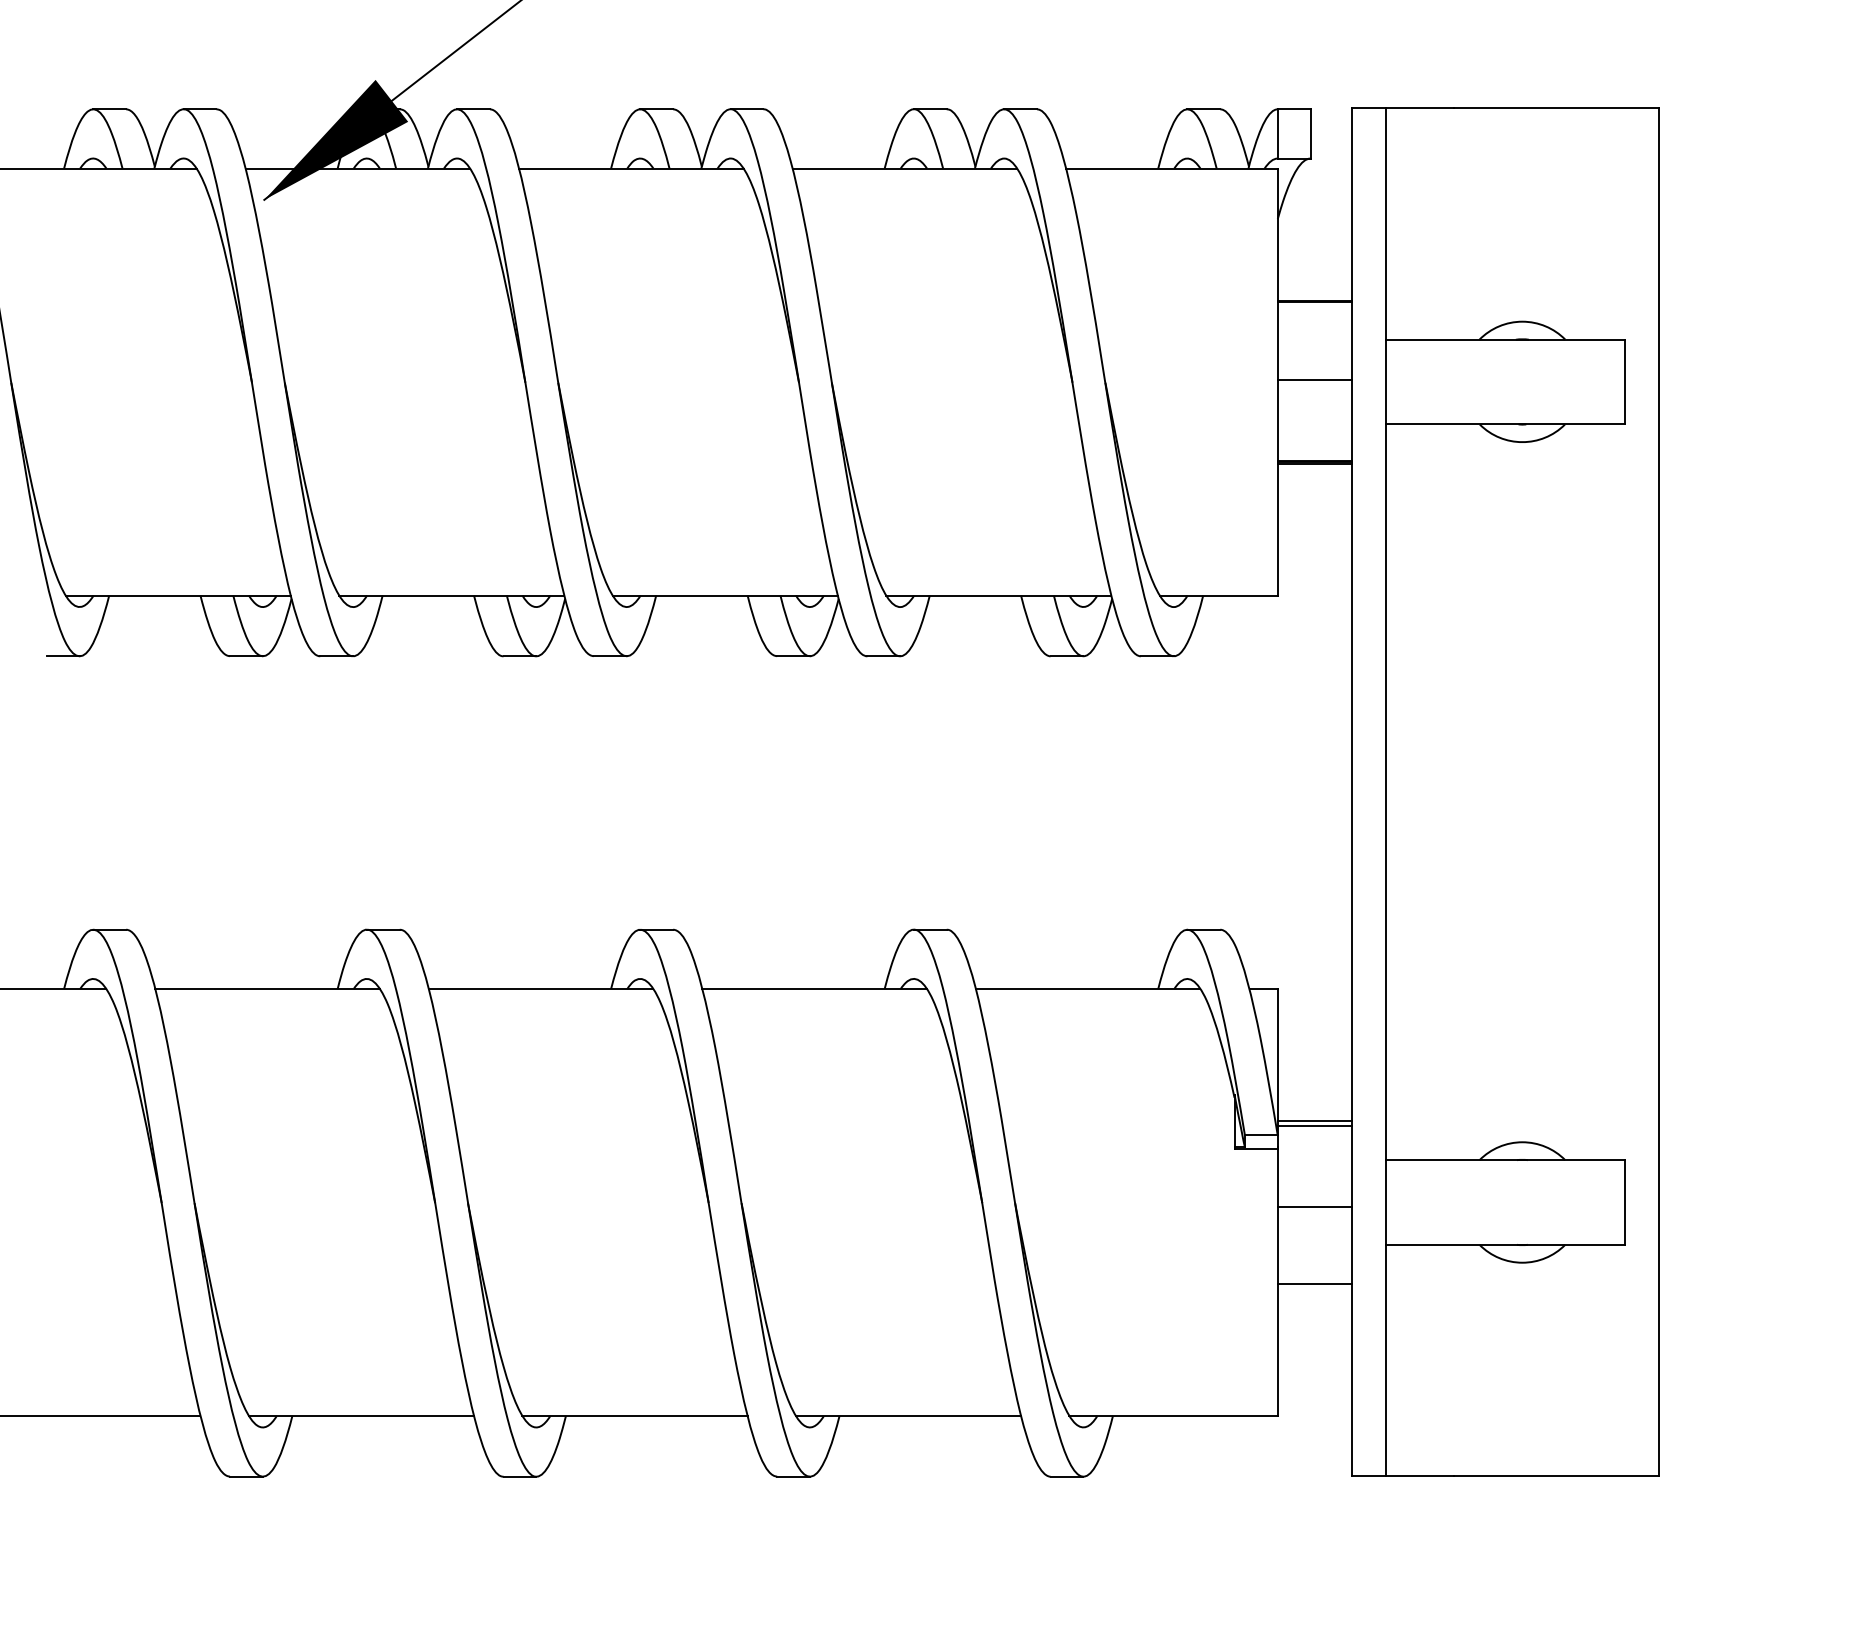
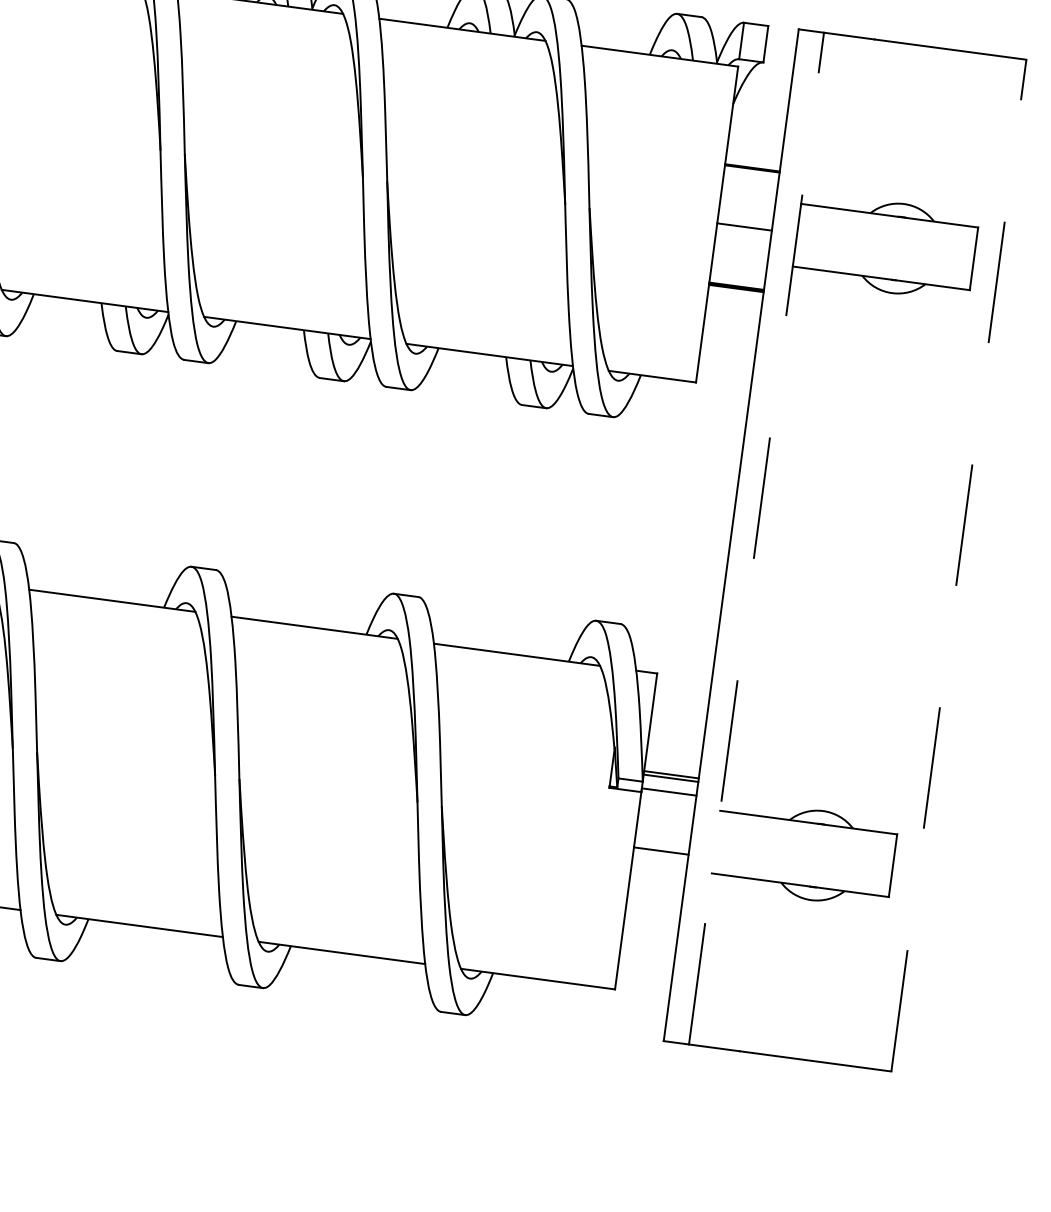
line: (1385, 792) -> (756, 538), solid -> dashed
line: (1659, 792) -> (959, 565), solid -> dashed
line: (1314, 1207) -> (669, 792), moved
line: (1314, 1284) -> (661, 851), moved

